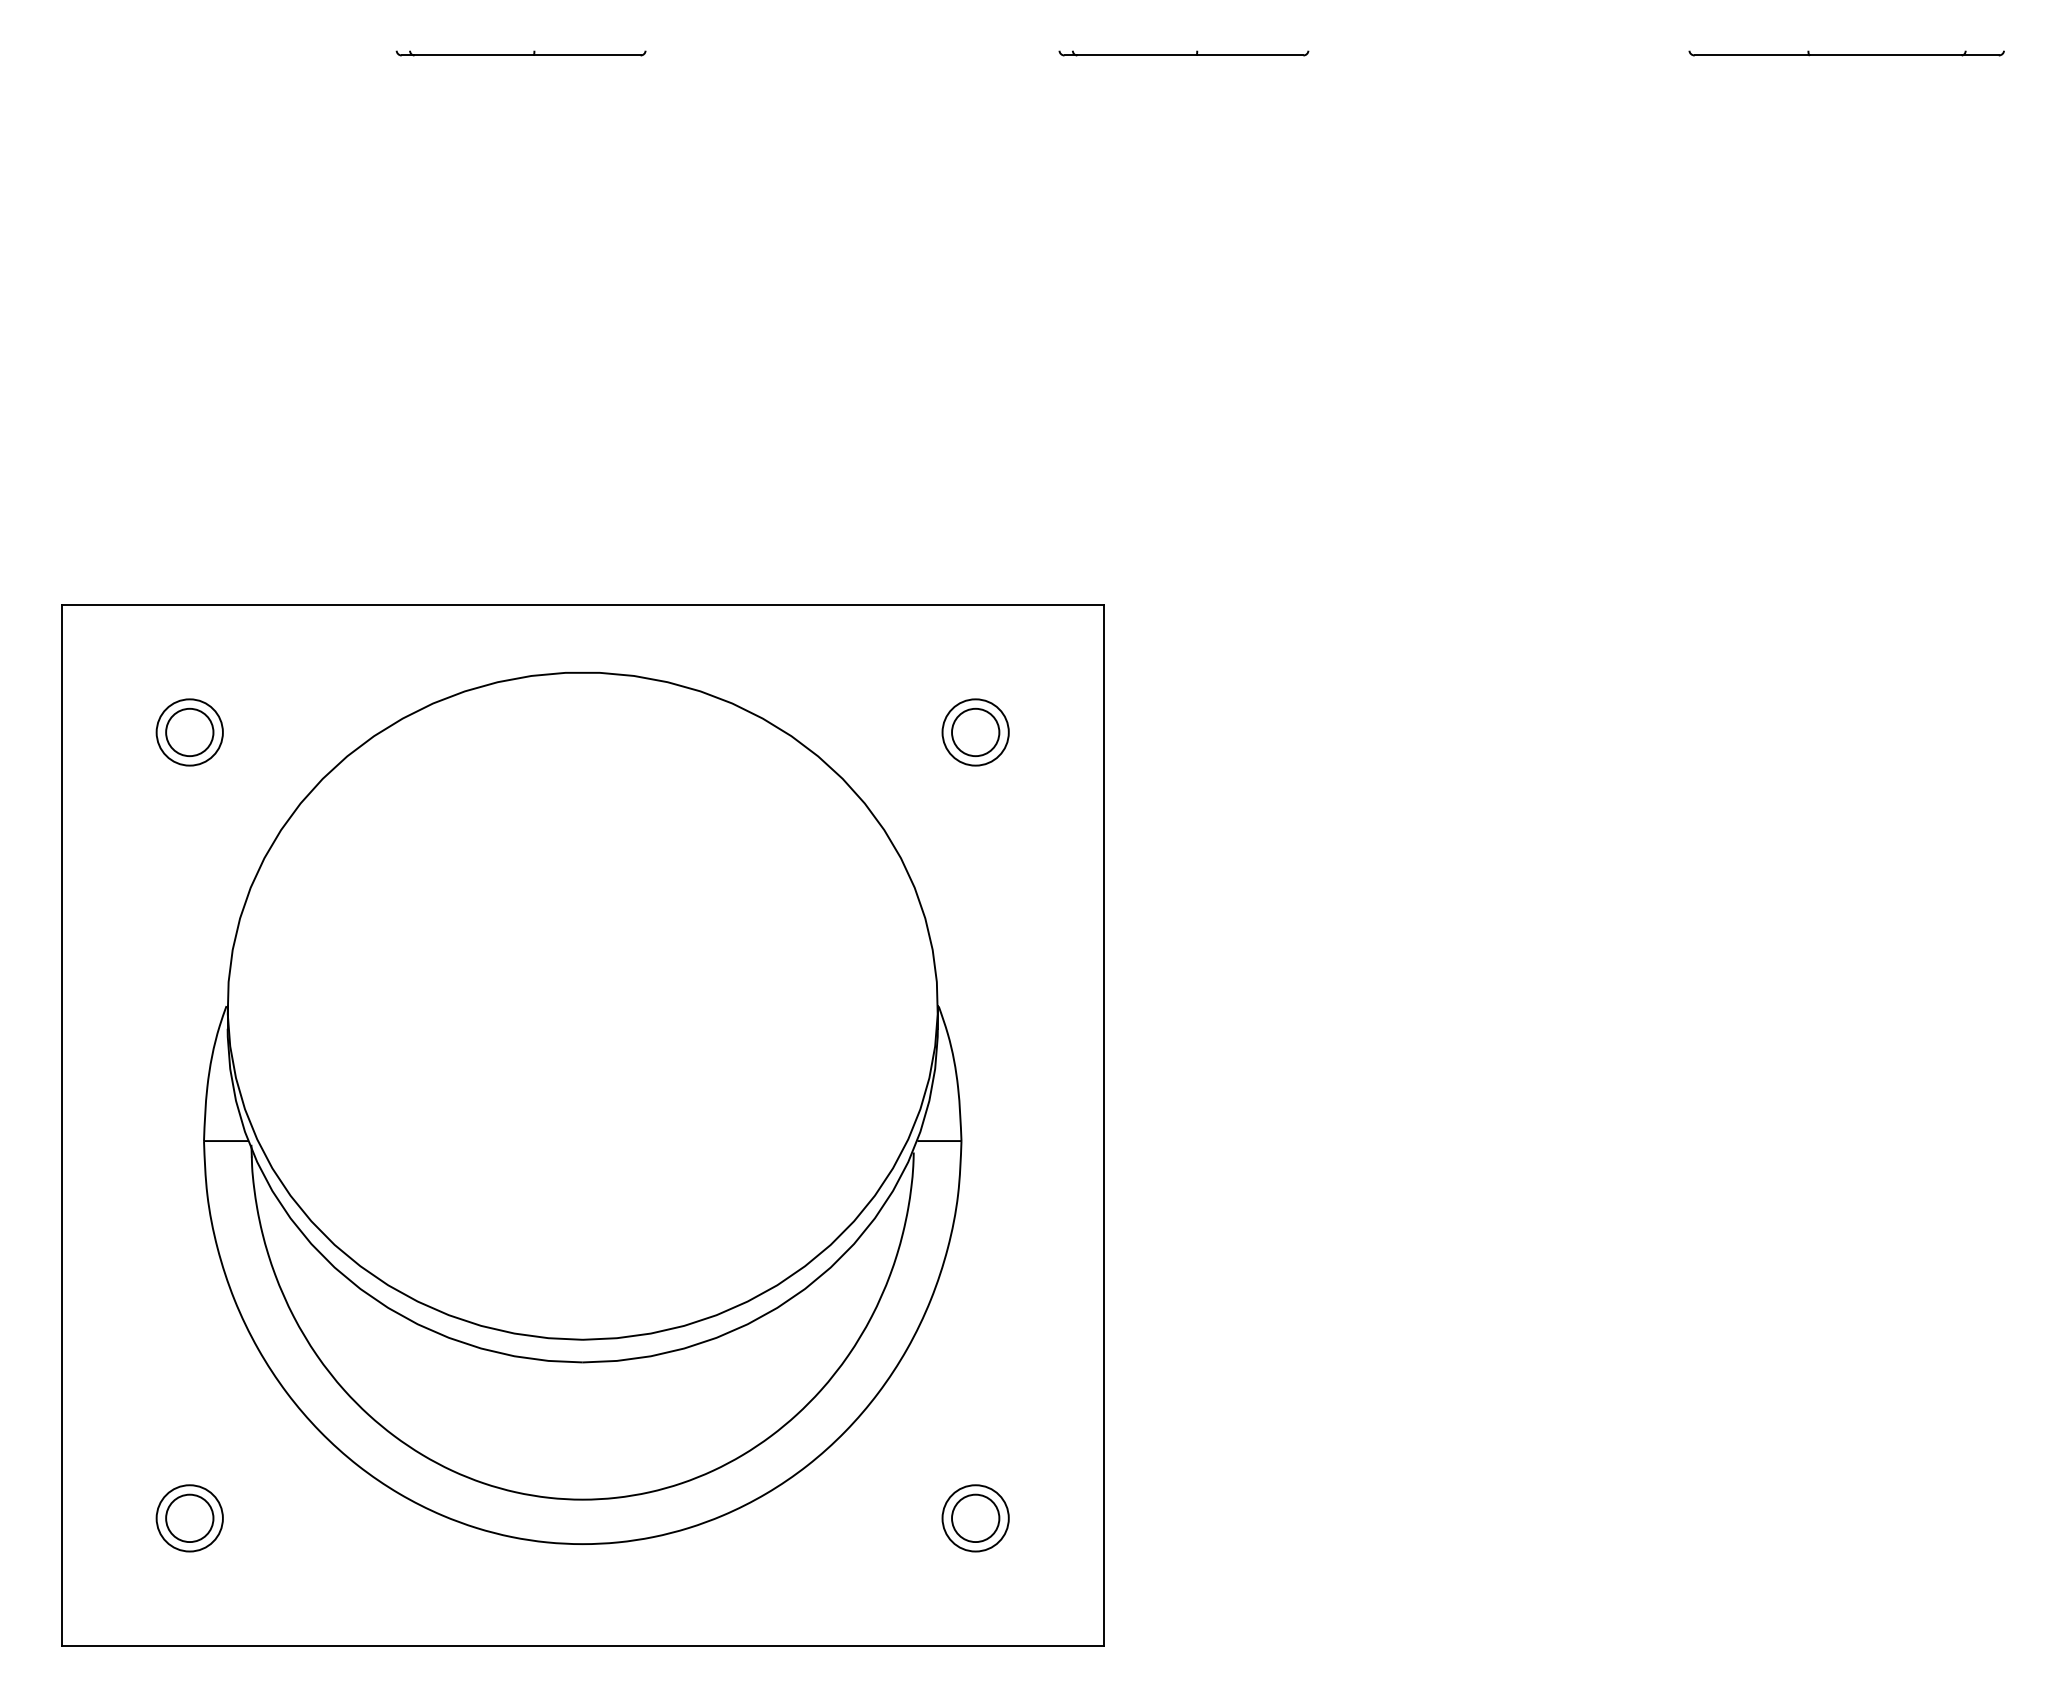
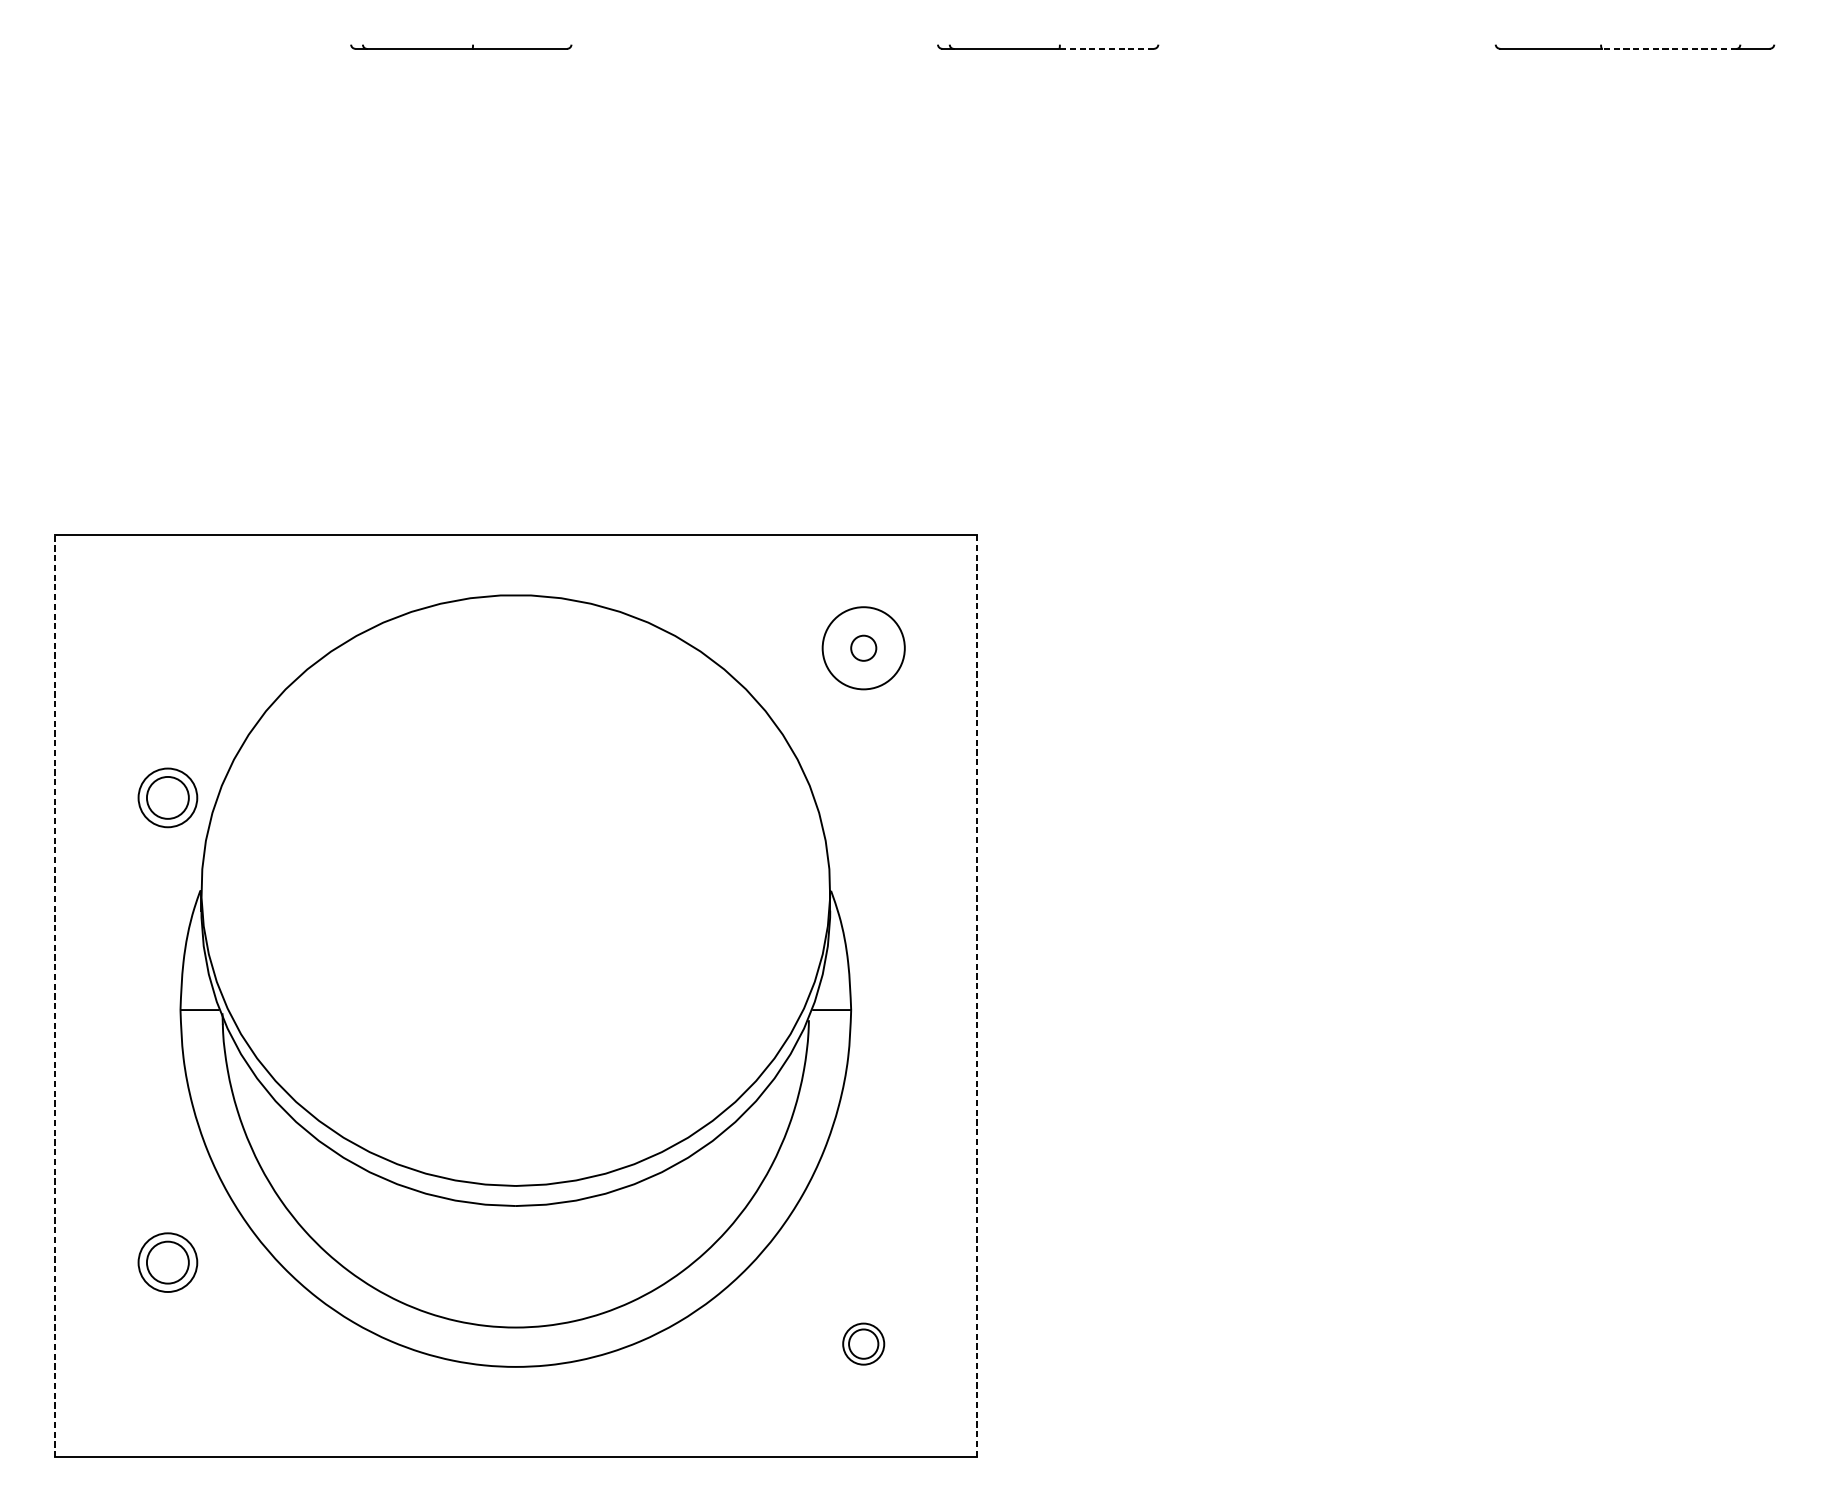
line: (1249, 55) -> (1106, 48), solid -> dashed
line: (1885, 55) -> (1669, 48), solid -> dashed
part: (189, 732) -> (167, 797), moved
circle: (975, 732) -> (863, 648), size x0.6
circle: (975, 732) -> (863, 648), size x1.4
line: (61, 1125) -> (54, 996), solid -> dashed
line: (1103, 1125) -> (976, 996), solid -> dashed
part: (189, 1518) -> (167, 1262), moved
part: (975, 1518) -> (863, 1344), size x0.7

